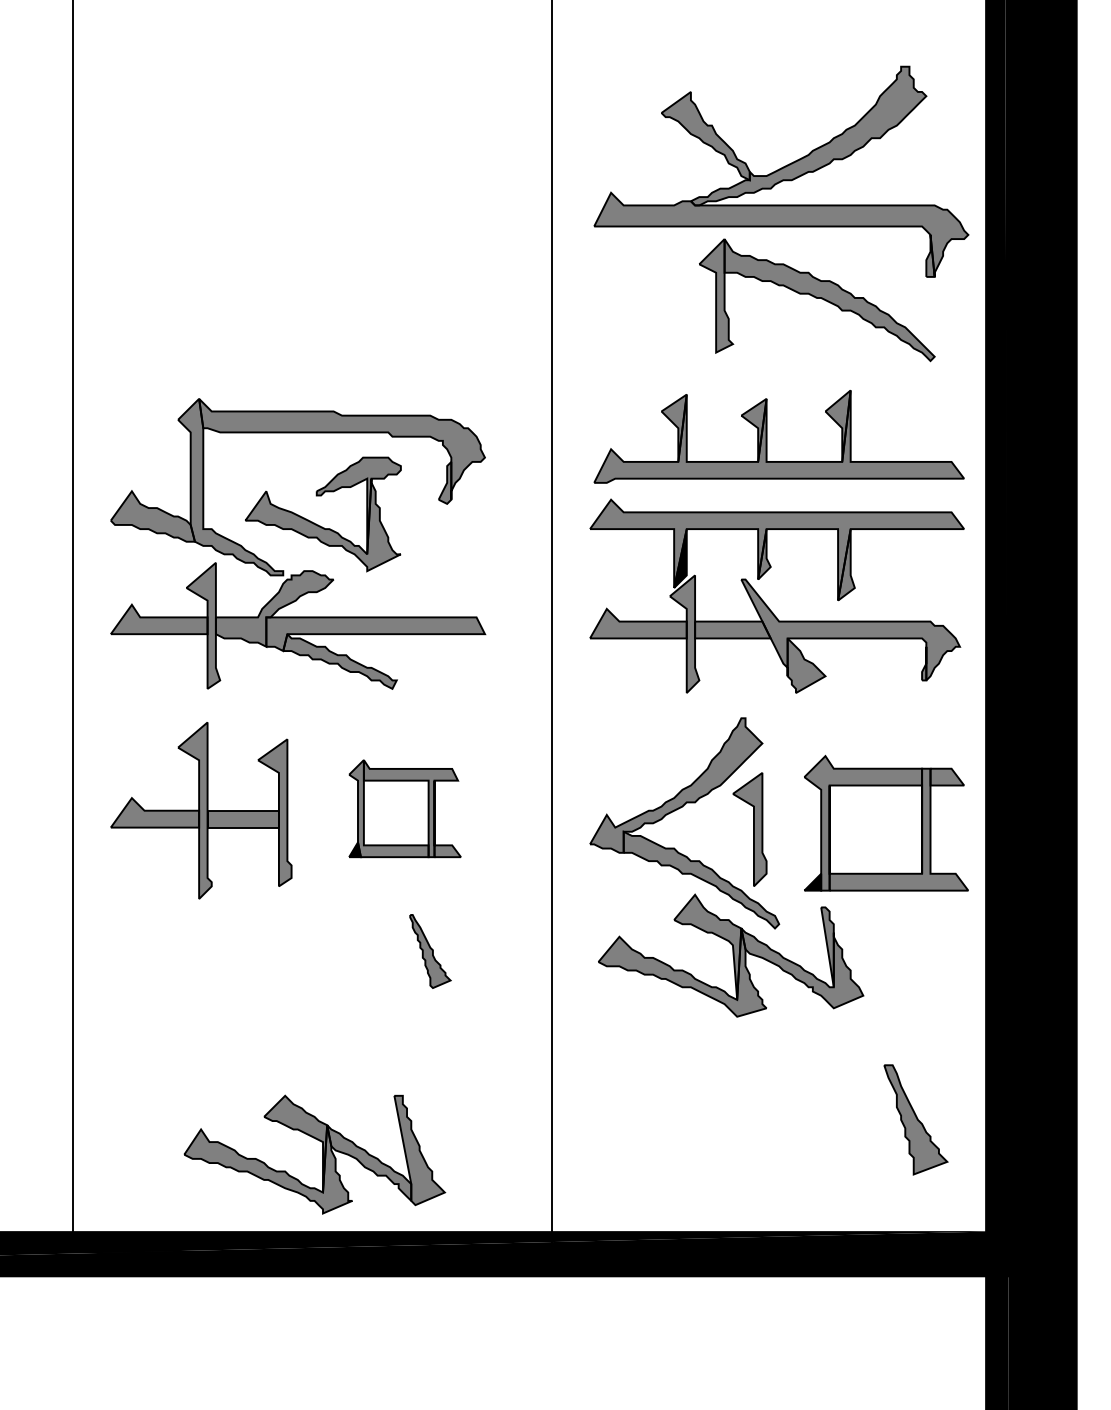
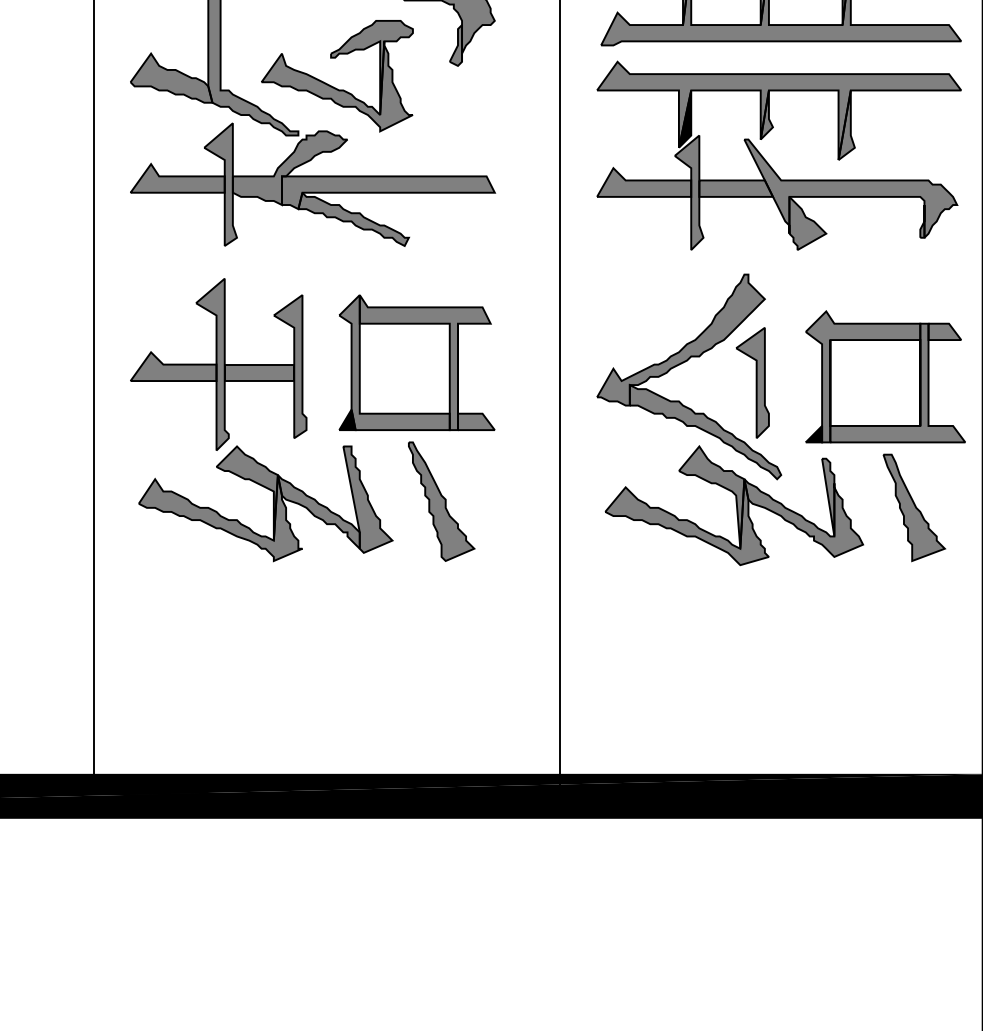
part: (404, 808) -> (416, 362), size x1.43
part: (430, 951) -> (441, 501), size x1.67
part: (915, 1119) -> (913, 507), moved
part: (322, 1154) -> (273, 503), moved

